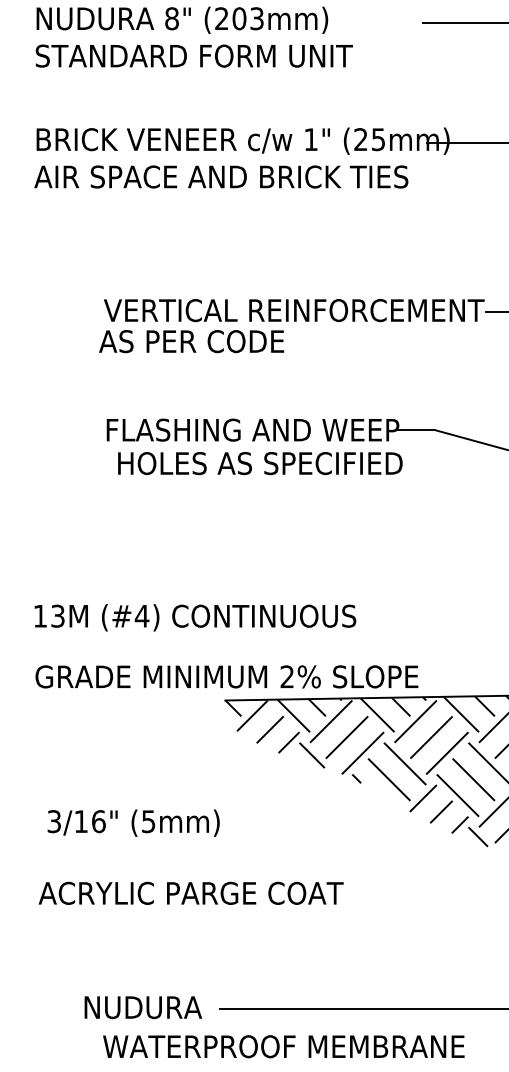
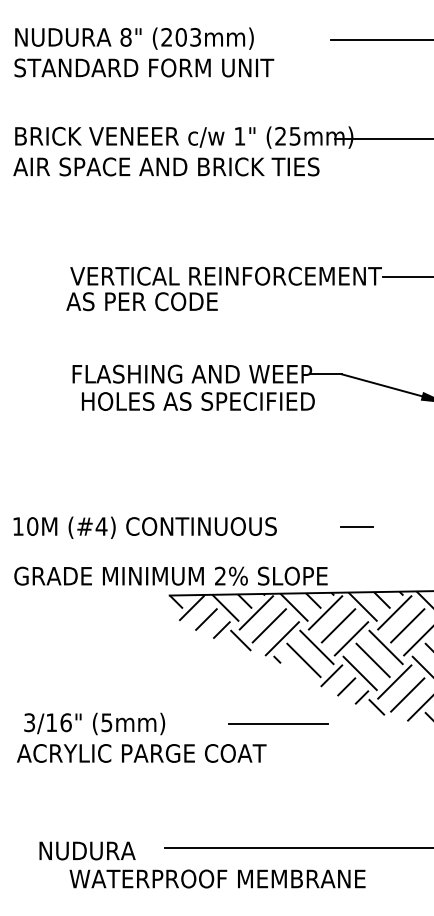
text: (57, 616) -> (32, 526), 13M -> 10M
line: (454, 617) -> (357, 527), added
text: (133, 822) -> (94, 723), moved
line: (358, 858) -> (278, 724), added
text: (143, 1007) -> (87, 850), moved

